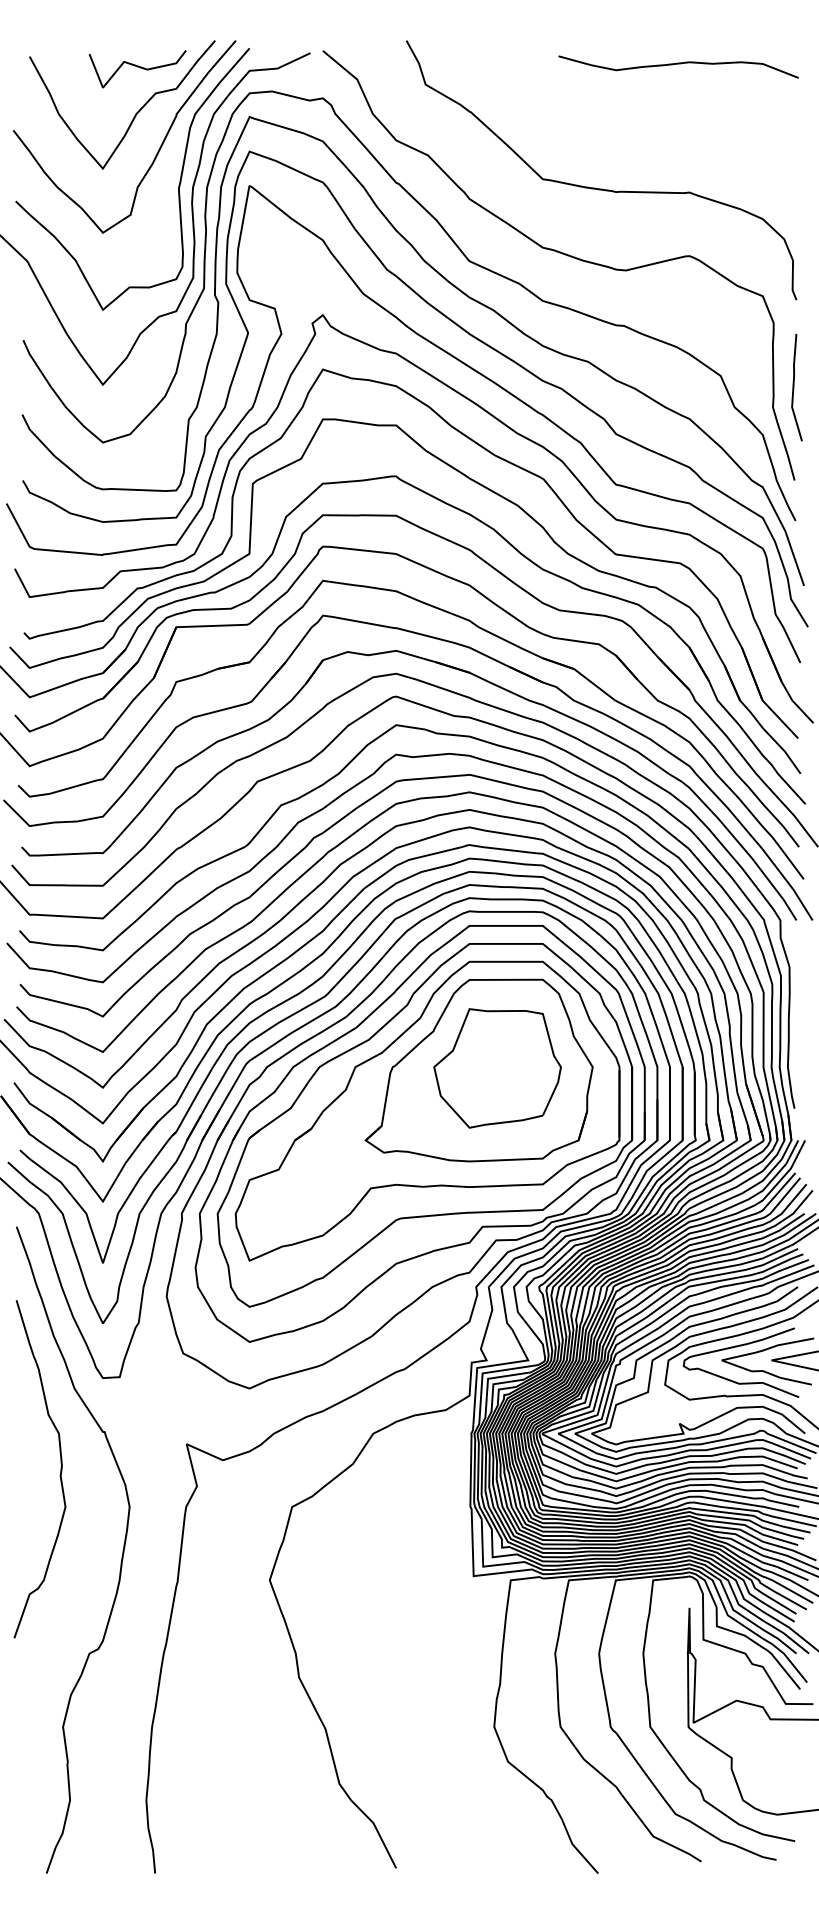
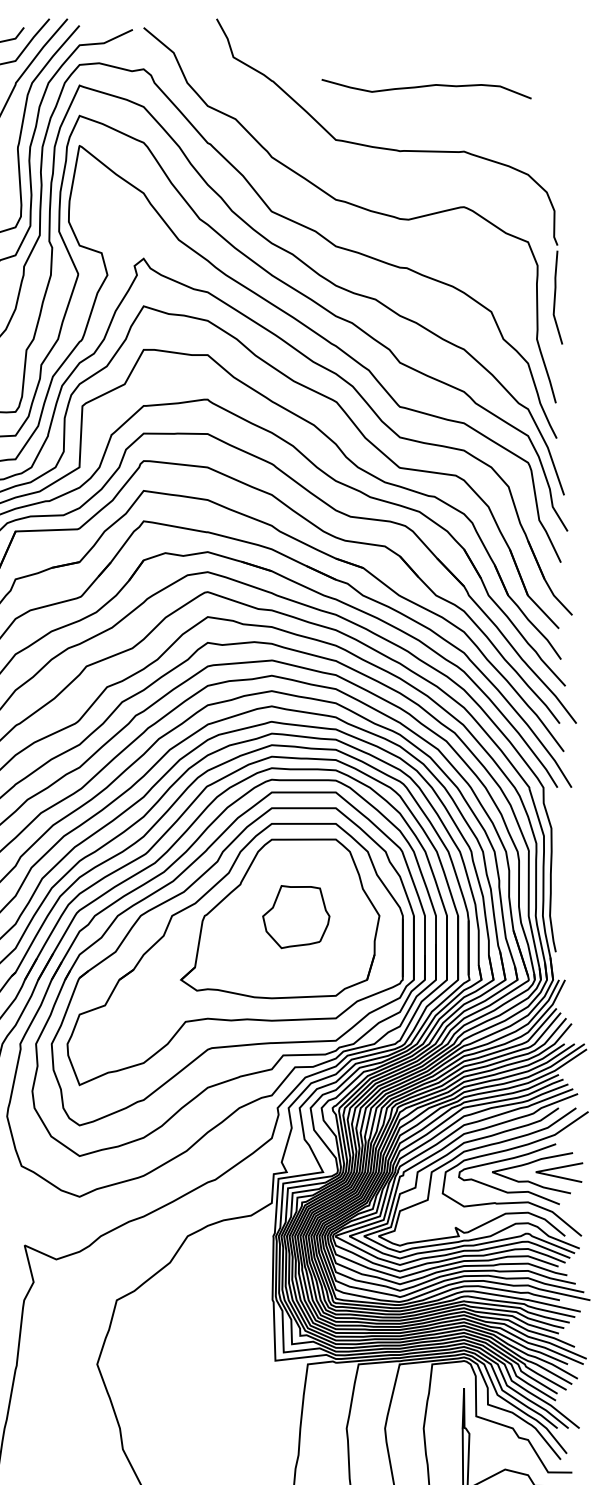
curve: (678, 64) -> (426, 86), moved
line: (794, 387) -> (555, 297), moved
part: (497, 1068) -> (296, 917), size x0.6

